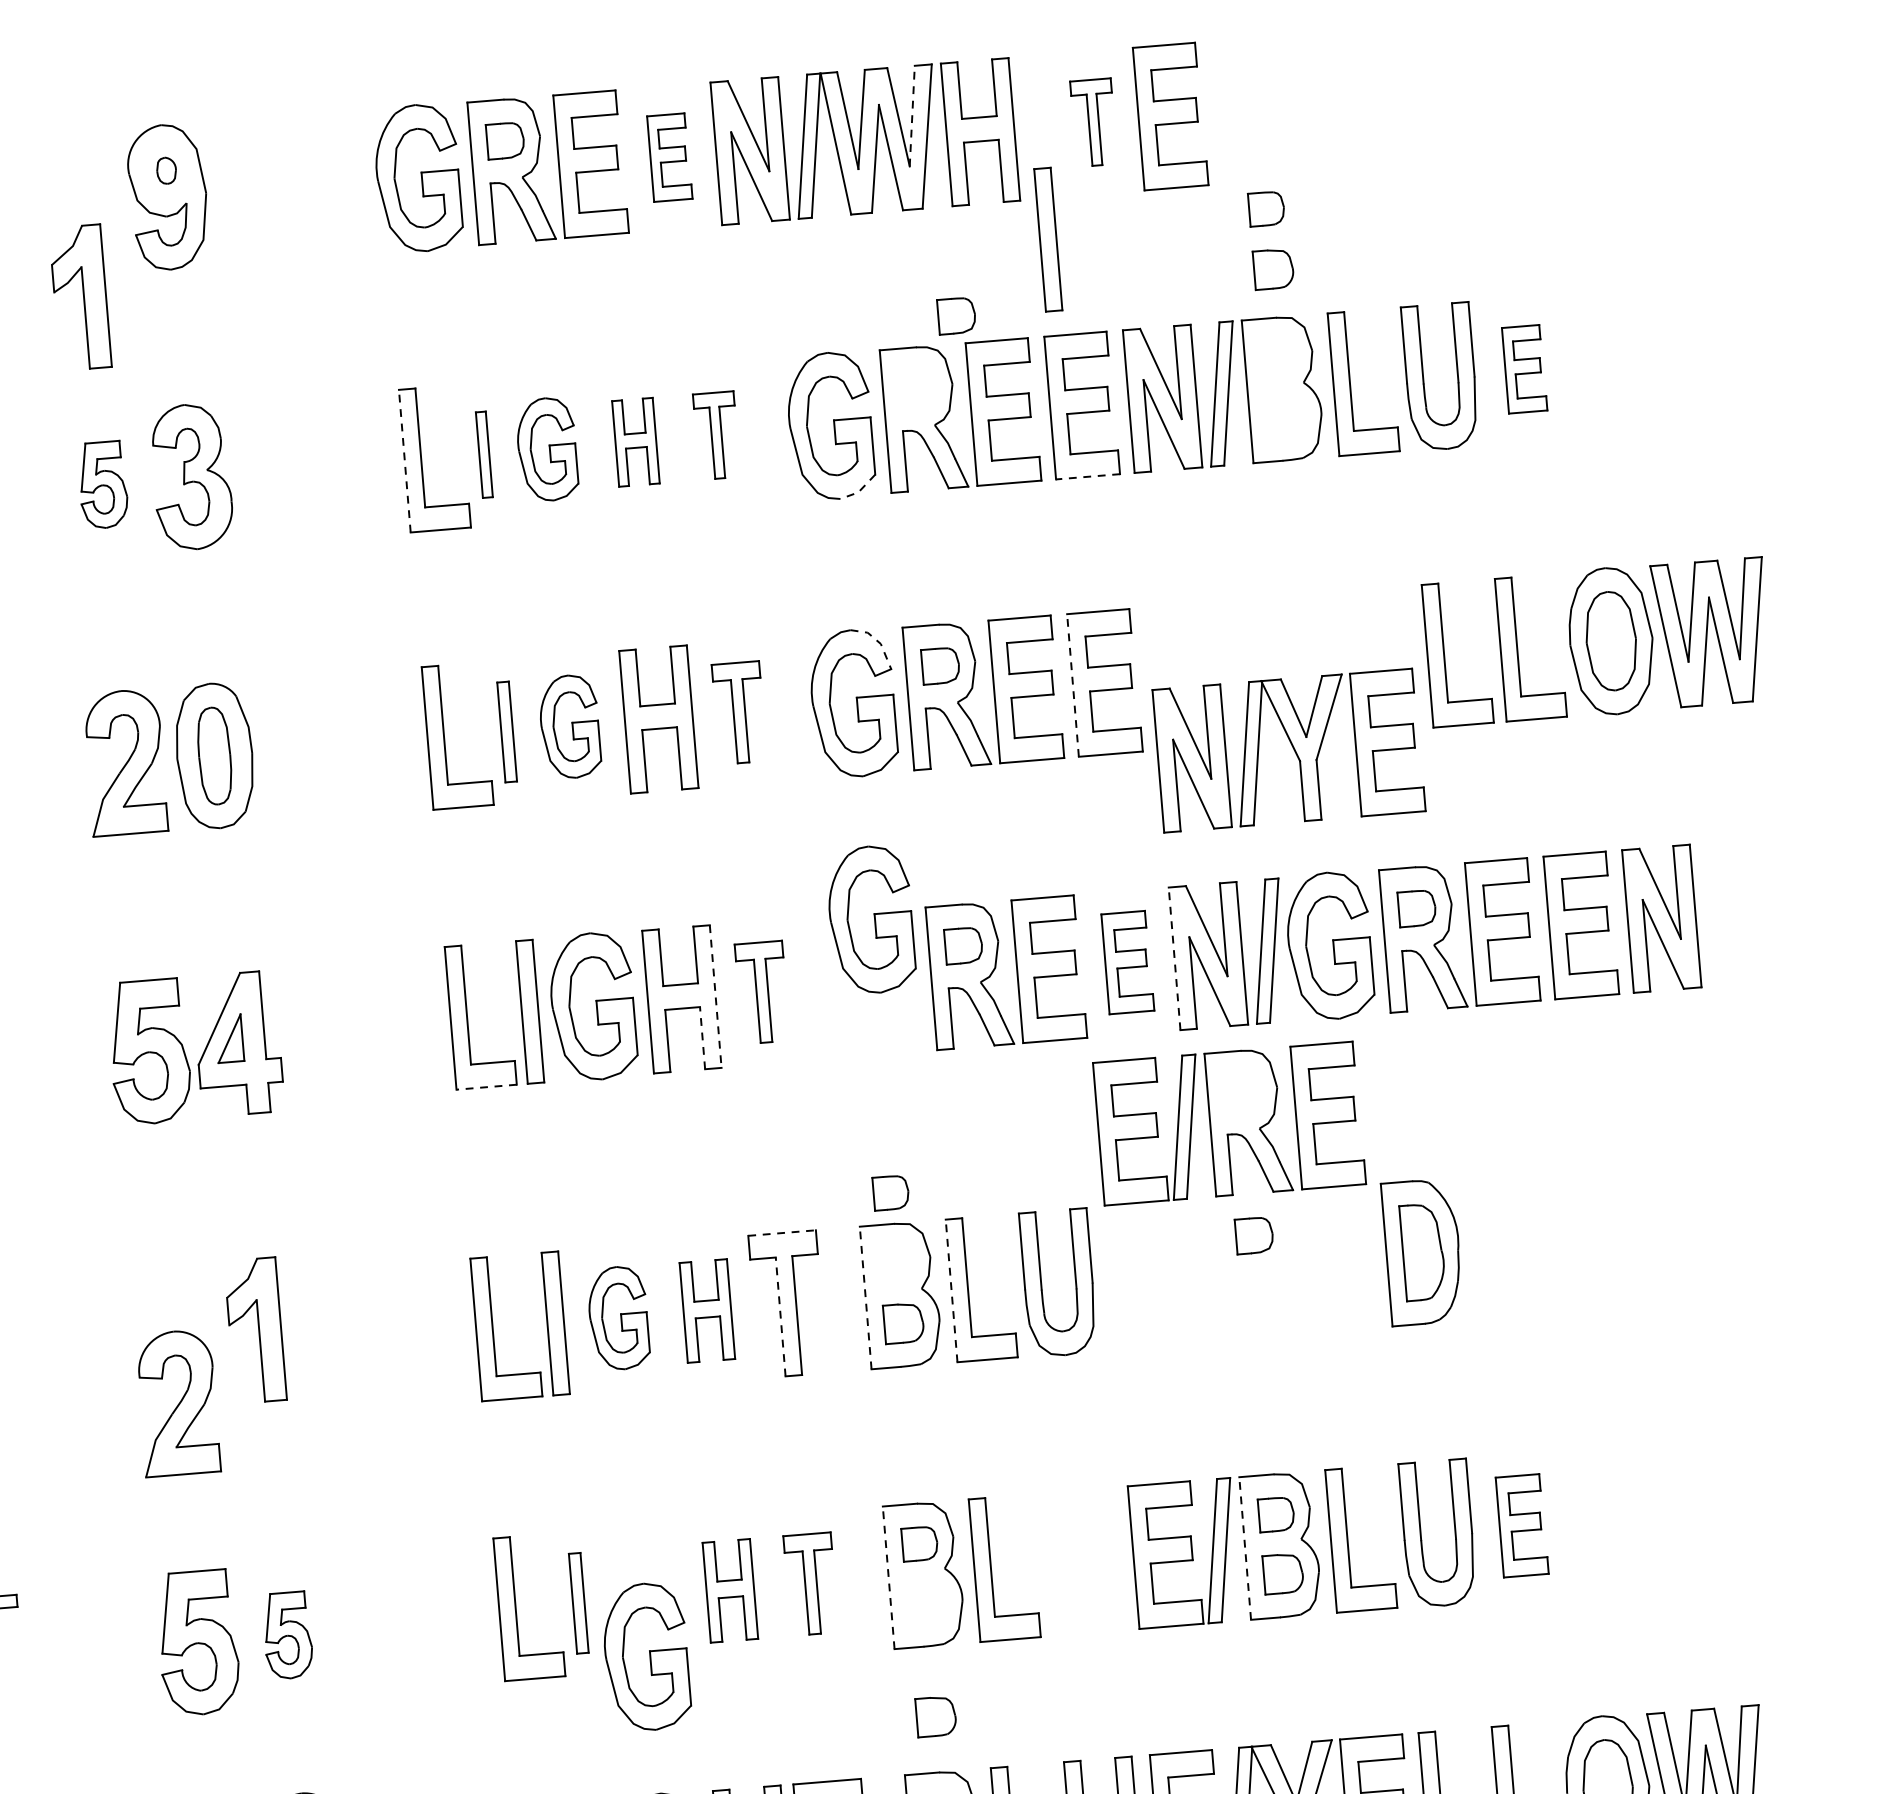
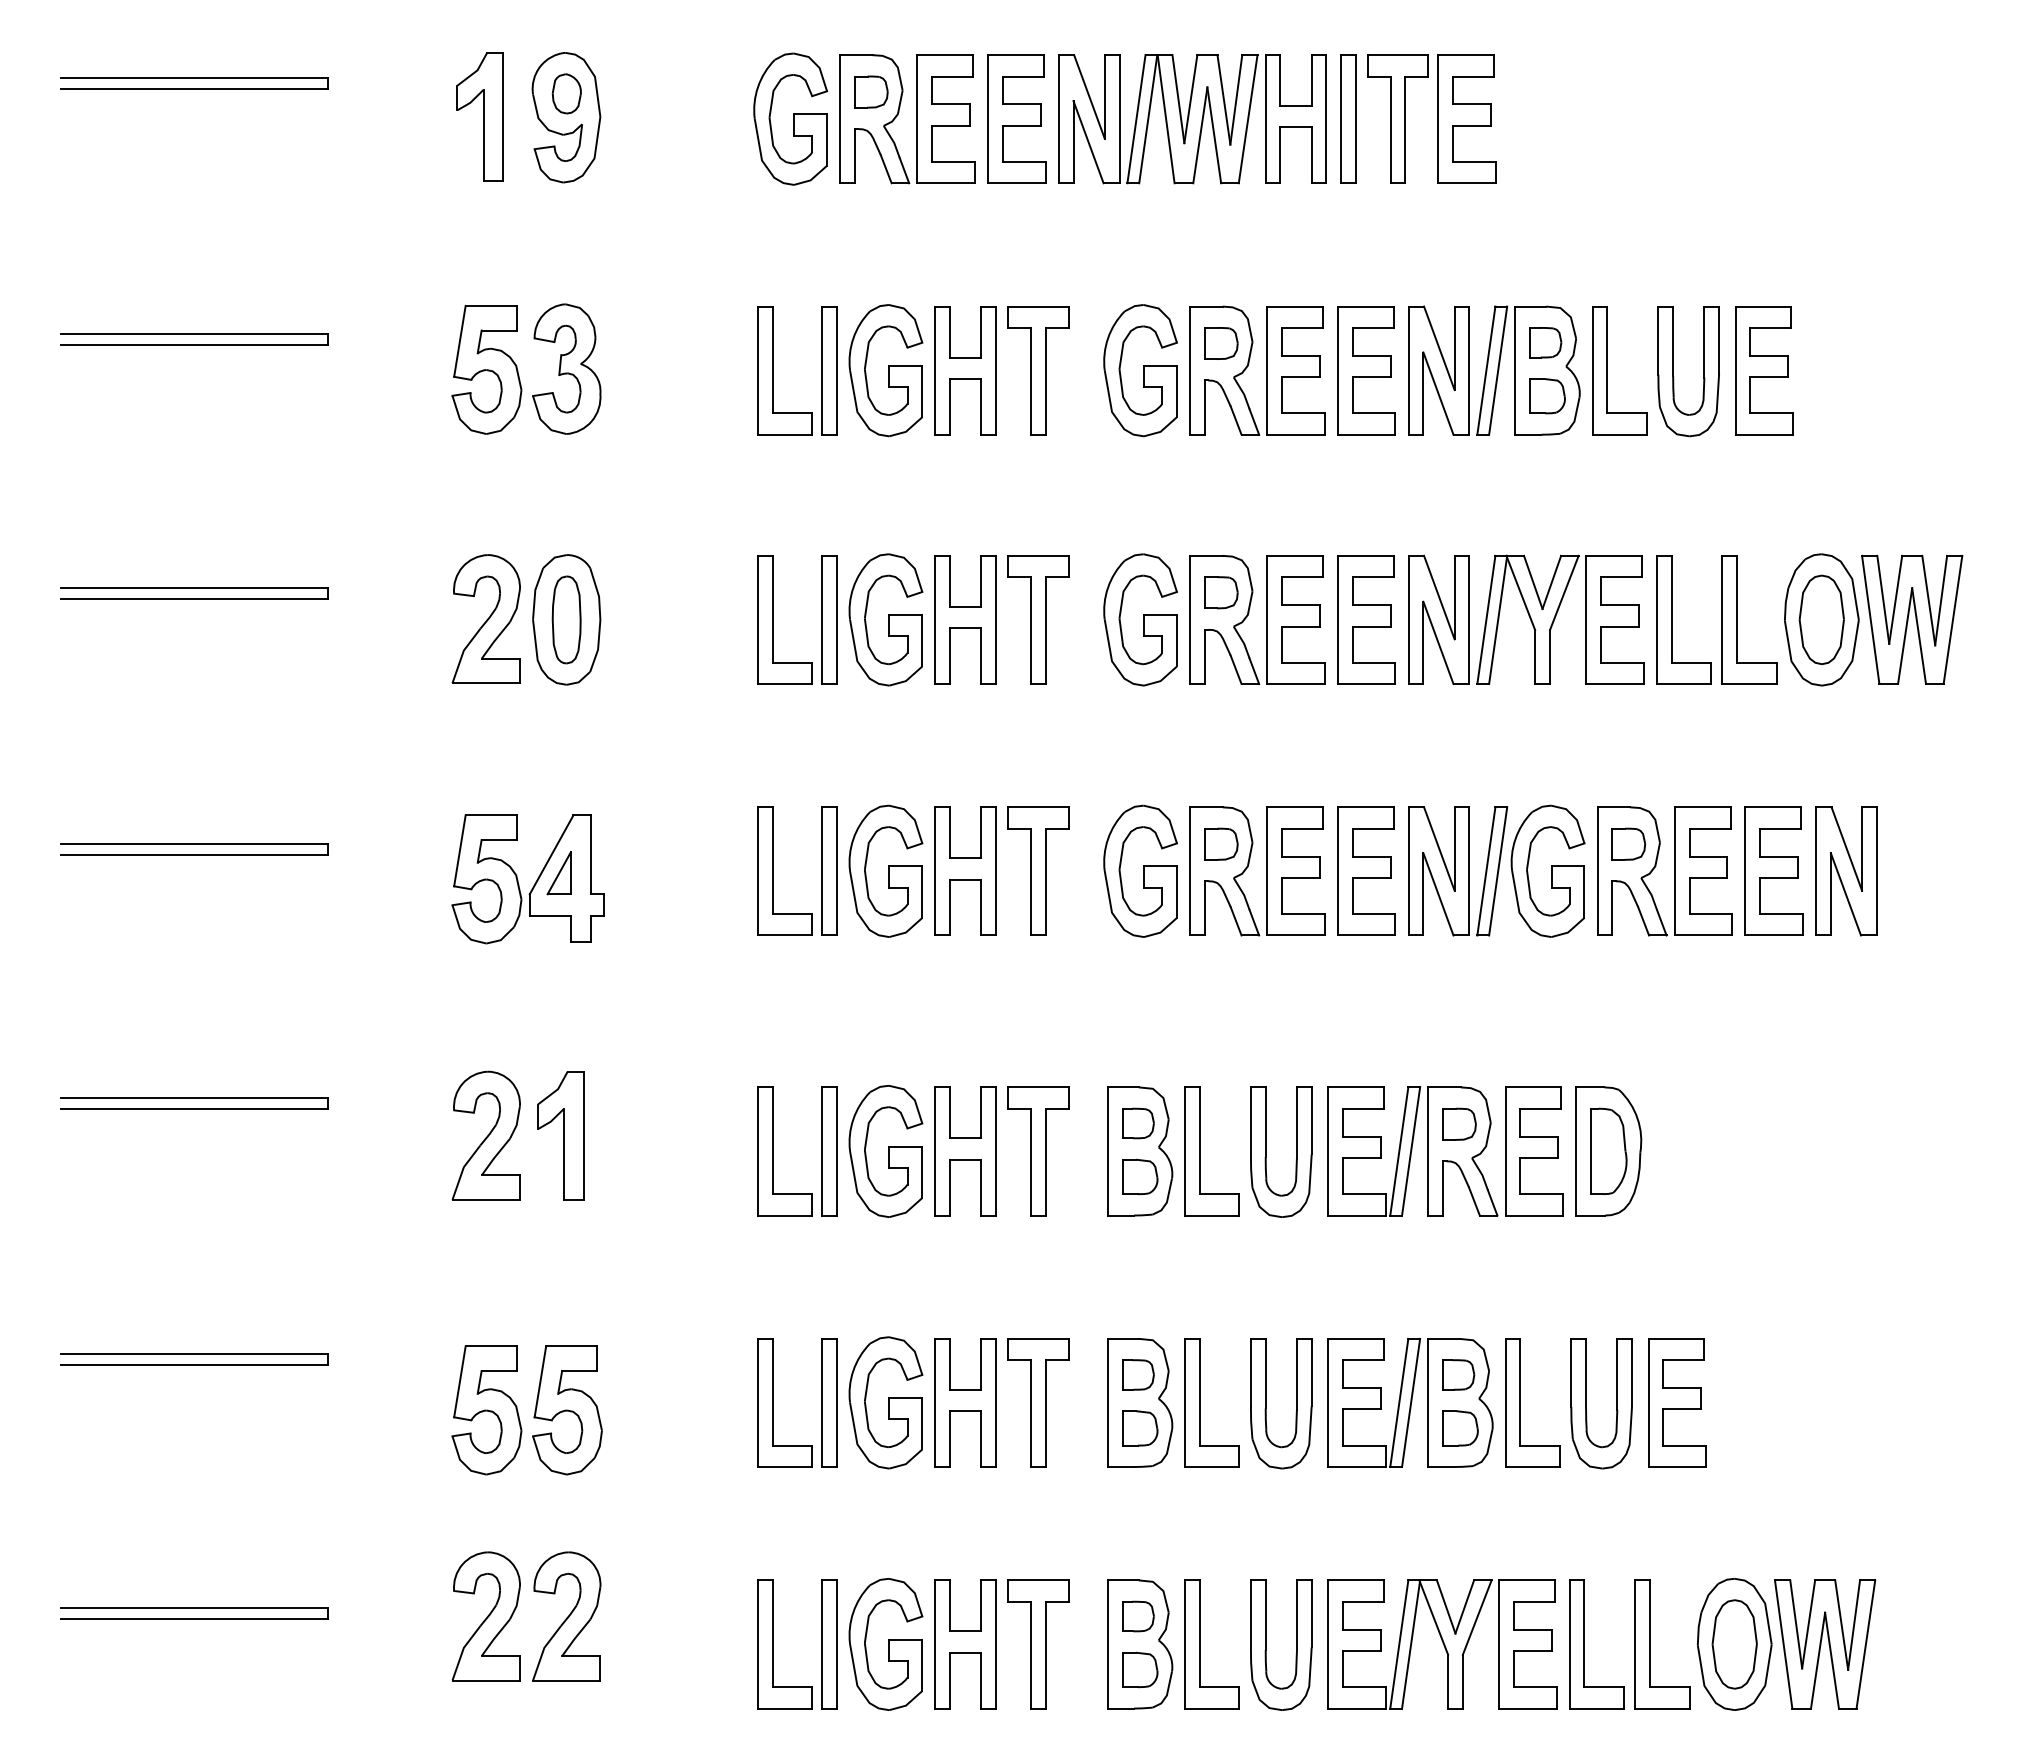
line: (912, 115) -> (1236, 99), dashed -> solid
part: (1093, 122) -> (1397, 118), size x1.67
part: (669, 156) -> (1016, 118), size x1.67
part: (166, 170) -> (566, 93), size x1.67
part: (1266, 208) -> (1545, 342), moved
part: (1048, 238) -> (1348, 118), moved
part: (1273, 269) -> (1547, 396), moved
part: (79, 297) -> (479, 116), moved
part: (956, 315) -> (1221, 343), moved
part: (1524, 368) -> (1764, 370), size x1.67
part: (716, 435) -> (1038, 370), size x1.67
part: (635, 442) -> (965, 370), size x1.67
part: (546, 449) -> (885, 370), size x1.43
part: (484, 454) -> (829, 370), size x1.67
line: (405, 460) -> (758, 370), dashed -> solid
line: (1087, 476) -> (1366, 434), dashed -> solid
part: (102, 484) -> (486, 369), size x1.67
line: (859, 491) -> (1161, 431), dashed -> solid
line: (878, 641) -> (1167, 566), dashed -> solid
line: (1073, 684) -> (1338, 619), dashed -> solid
part: (739, 712) -> (1038, 619), size x1.43
part: (569, 726) -> (885, 619), size x1.43
part: (507, 731) -> (829, 619), size x1.43
part: (1289, 750) -> (1526, 619), moved
part: (870, 918) -> (1140, 870), moved
line: (1174, 957) -> (1408, 870), dashed -> solid
part: (1127, 961) -> (1366, 870), size x1.43
part: (762, 991) -> (1038, 870), size x1.43
line: (716, 996) -> (996, 871), dashed -> solid
line: (702, 1038) -> (981, 907), dashed -> solid
line: (485, 1087) -> (784, 935), dashed -> solid
part: (1229, 1123) -> (1445, 1151), moved
part: (891, 1192) -> (1138, 1123), moved
line: (782, 1233) -> (1038, 1087), dashed -> solid
line: (951, 1289) -> (1185, 1150), dashed -> solid
line: (866, 1296) -> (1108, 1150), dashed -> solid
part: (707, 1311) -> (965, 1151), size x1.43
line: (780, 1316) -> (1030, 1161), dashed -> solid
part: (618, 1318) -> (885, 1151), size x1.43
part: (176, 1402) -> (485, 1135), moved
part: (1522, 1525) -> (1677, 1402), size x1.43
line: (1245, 1548) -> (1428, 1402), dashed -> solid
part: (1065, 1563) -> (1266, 1403), added
line: (889, 1577) -> (1108, 1402), dashed -> solid
part: (811, 1583) -> (1038, 1402), size x1.43
part: (730, 1590) -> (965, 1402), size x1.43
part: (578, 1602) -> (829, 1402), size x1.43
part: (287, 1635) -> (567, 1410), size x1.67
part: (645, 1656) -> (885, 1402), moved
part: (936, 1716) -> (1140, 1428), moved

